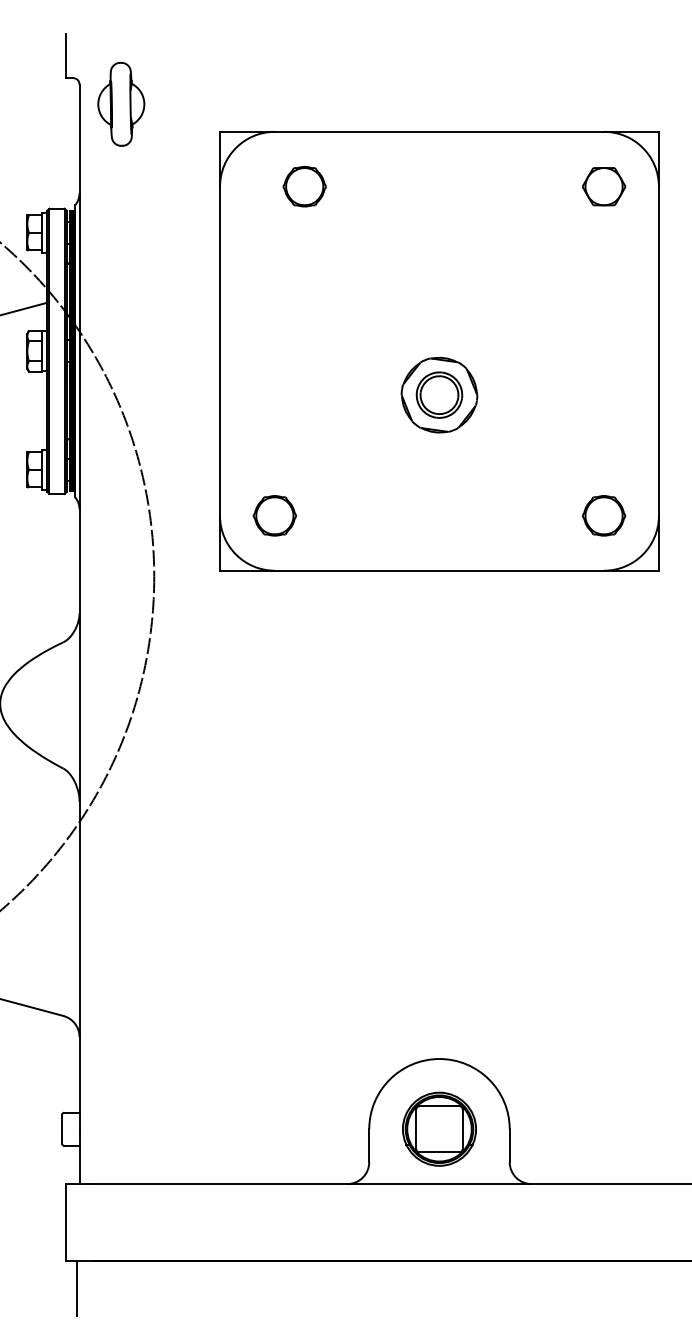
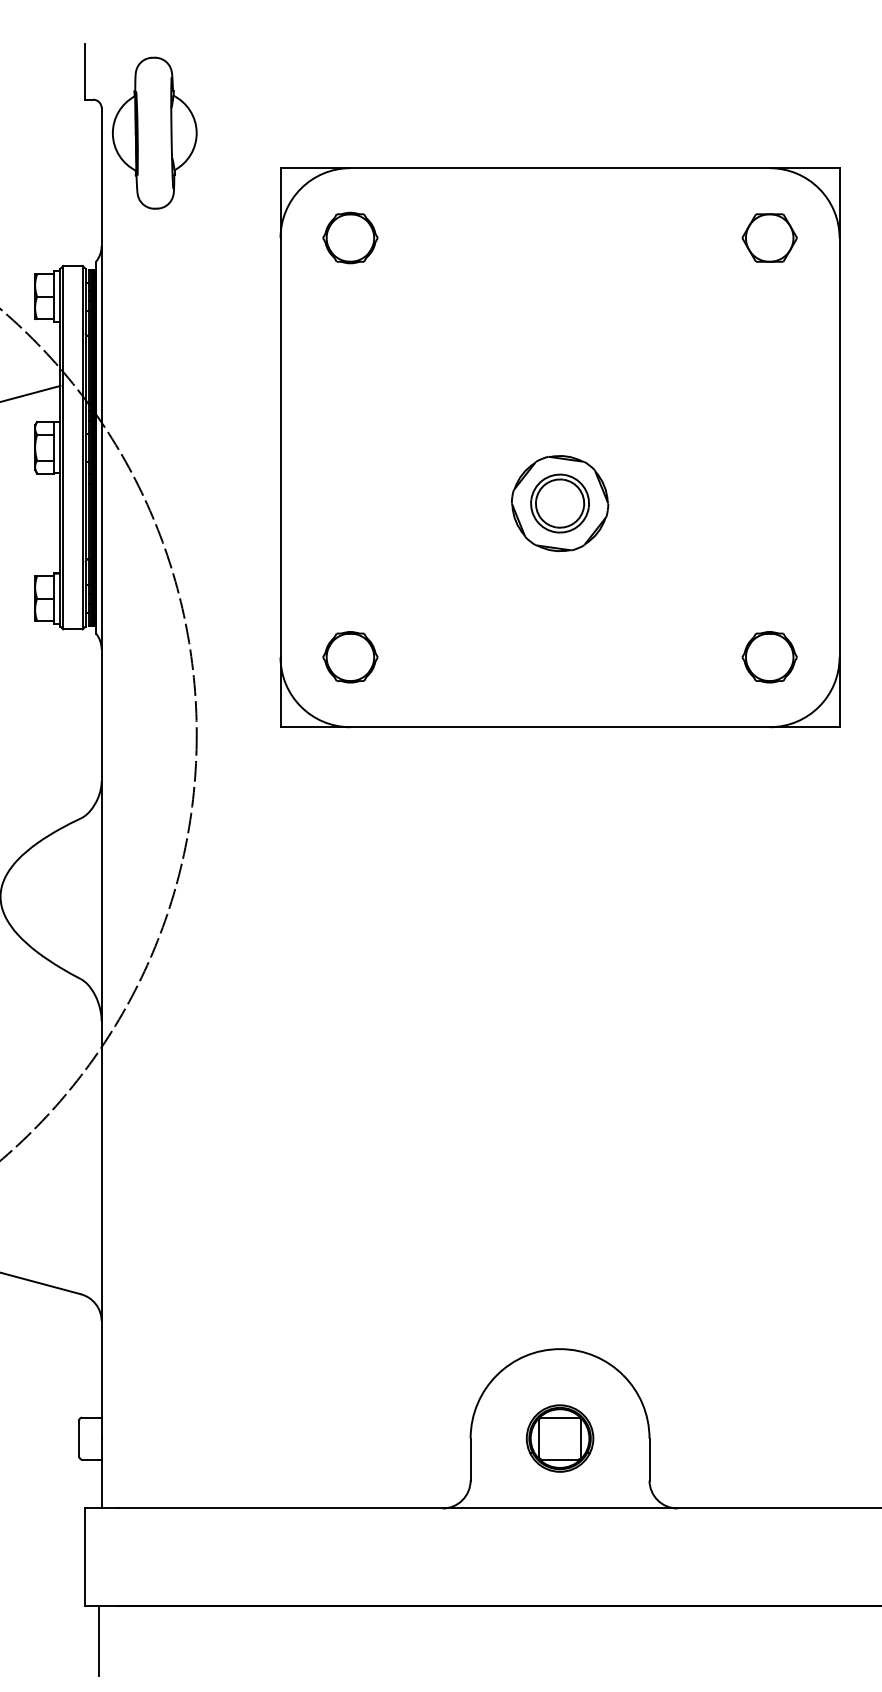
part: (121, 103) -> (154, 132), size x1.43
part: (304, 186) -> (350, 237), moved
part: (439, 1129) -> (559, 1438), size x0.71

